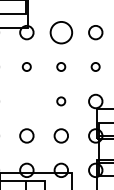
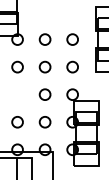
circle: (60, 32) -> (44, 39), size x0.62
circle: (26, 66) -> (17, 66), size x1.67
circle: (60, 66) -> (44, 66), size x1.67
circle: (95, 66) -> (72, 66), size x1.67
circle: (60, 101) -> (44, 94), size x1.67

